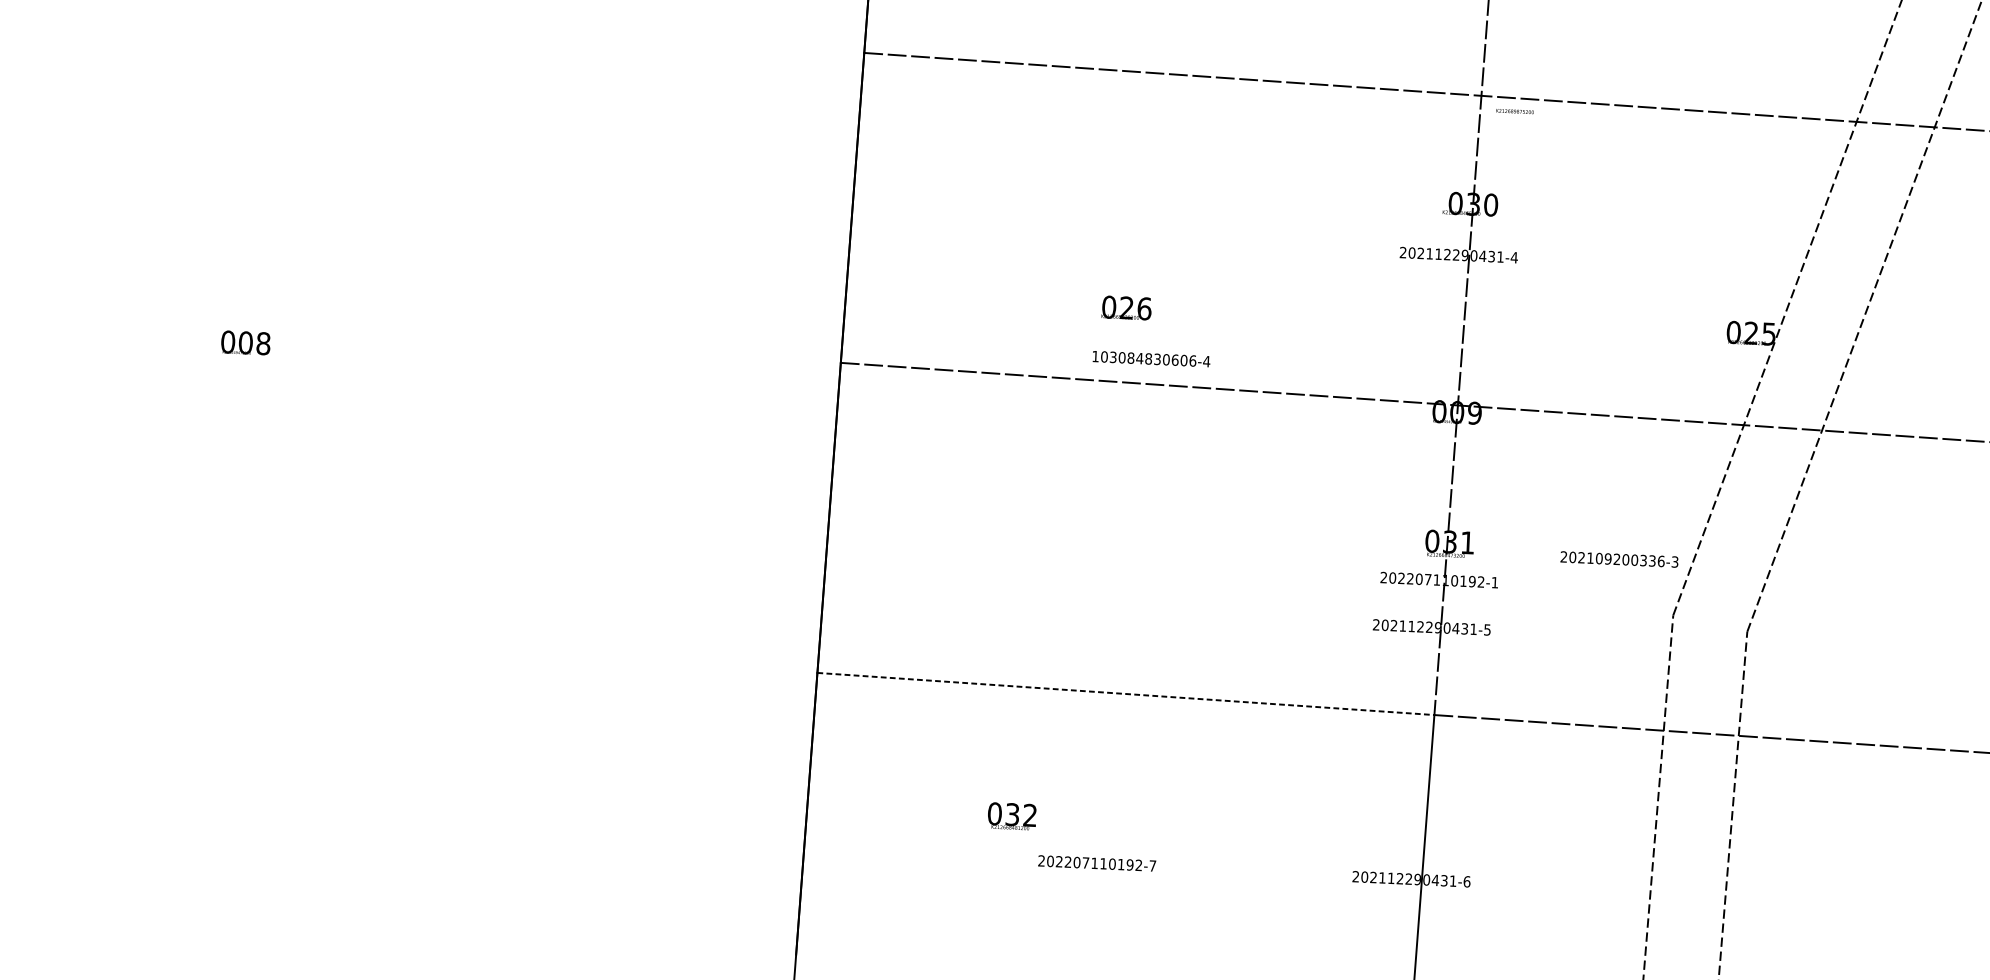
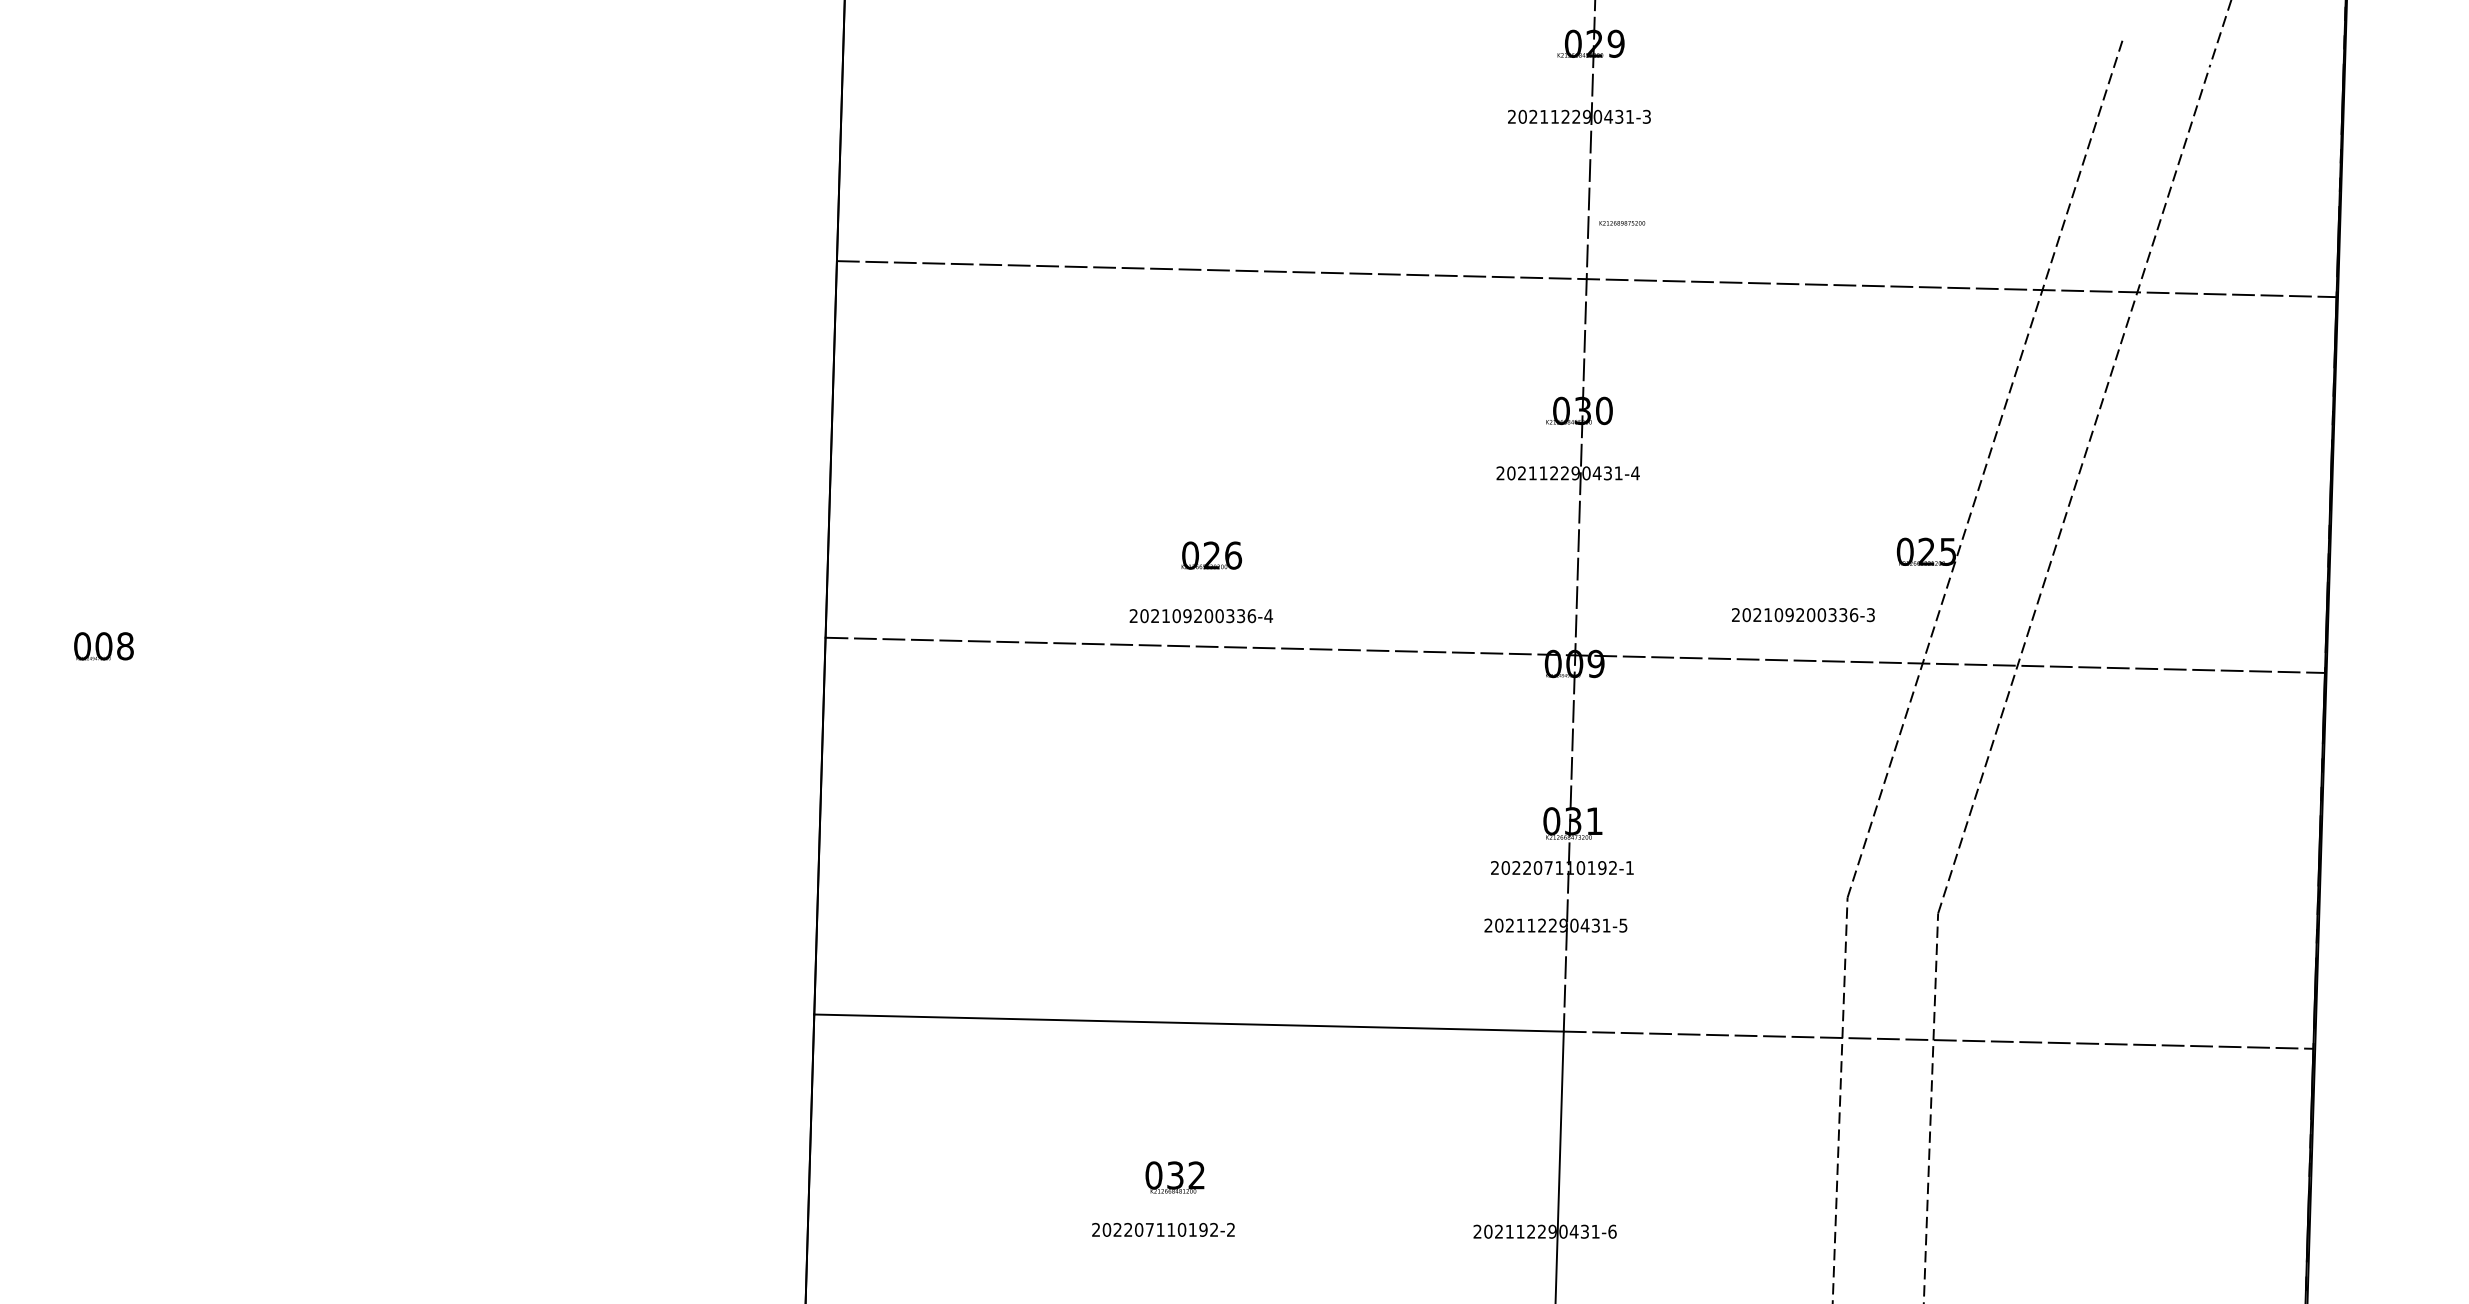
text: (1515, 111) -> (1622, 223), moved
text: (1126, 307) -> (1211, 555), moved
text: (1139, 358) -> (1187, 616), 103084830606-4 -> 202109200336-4
text: (1619, 559) -> (1803, 615), moved
line: (1126, 694) -> (1189, 1023), dashed -> solid
text: (1011, 816) -> (1174, 1177), moved
text: (1152, 865) -> (1230, 1229), 202207110192-7 -> 202207110192-2

